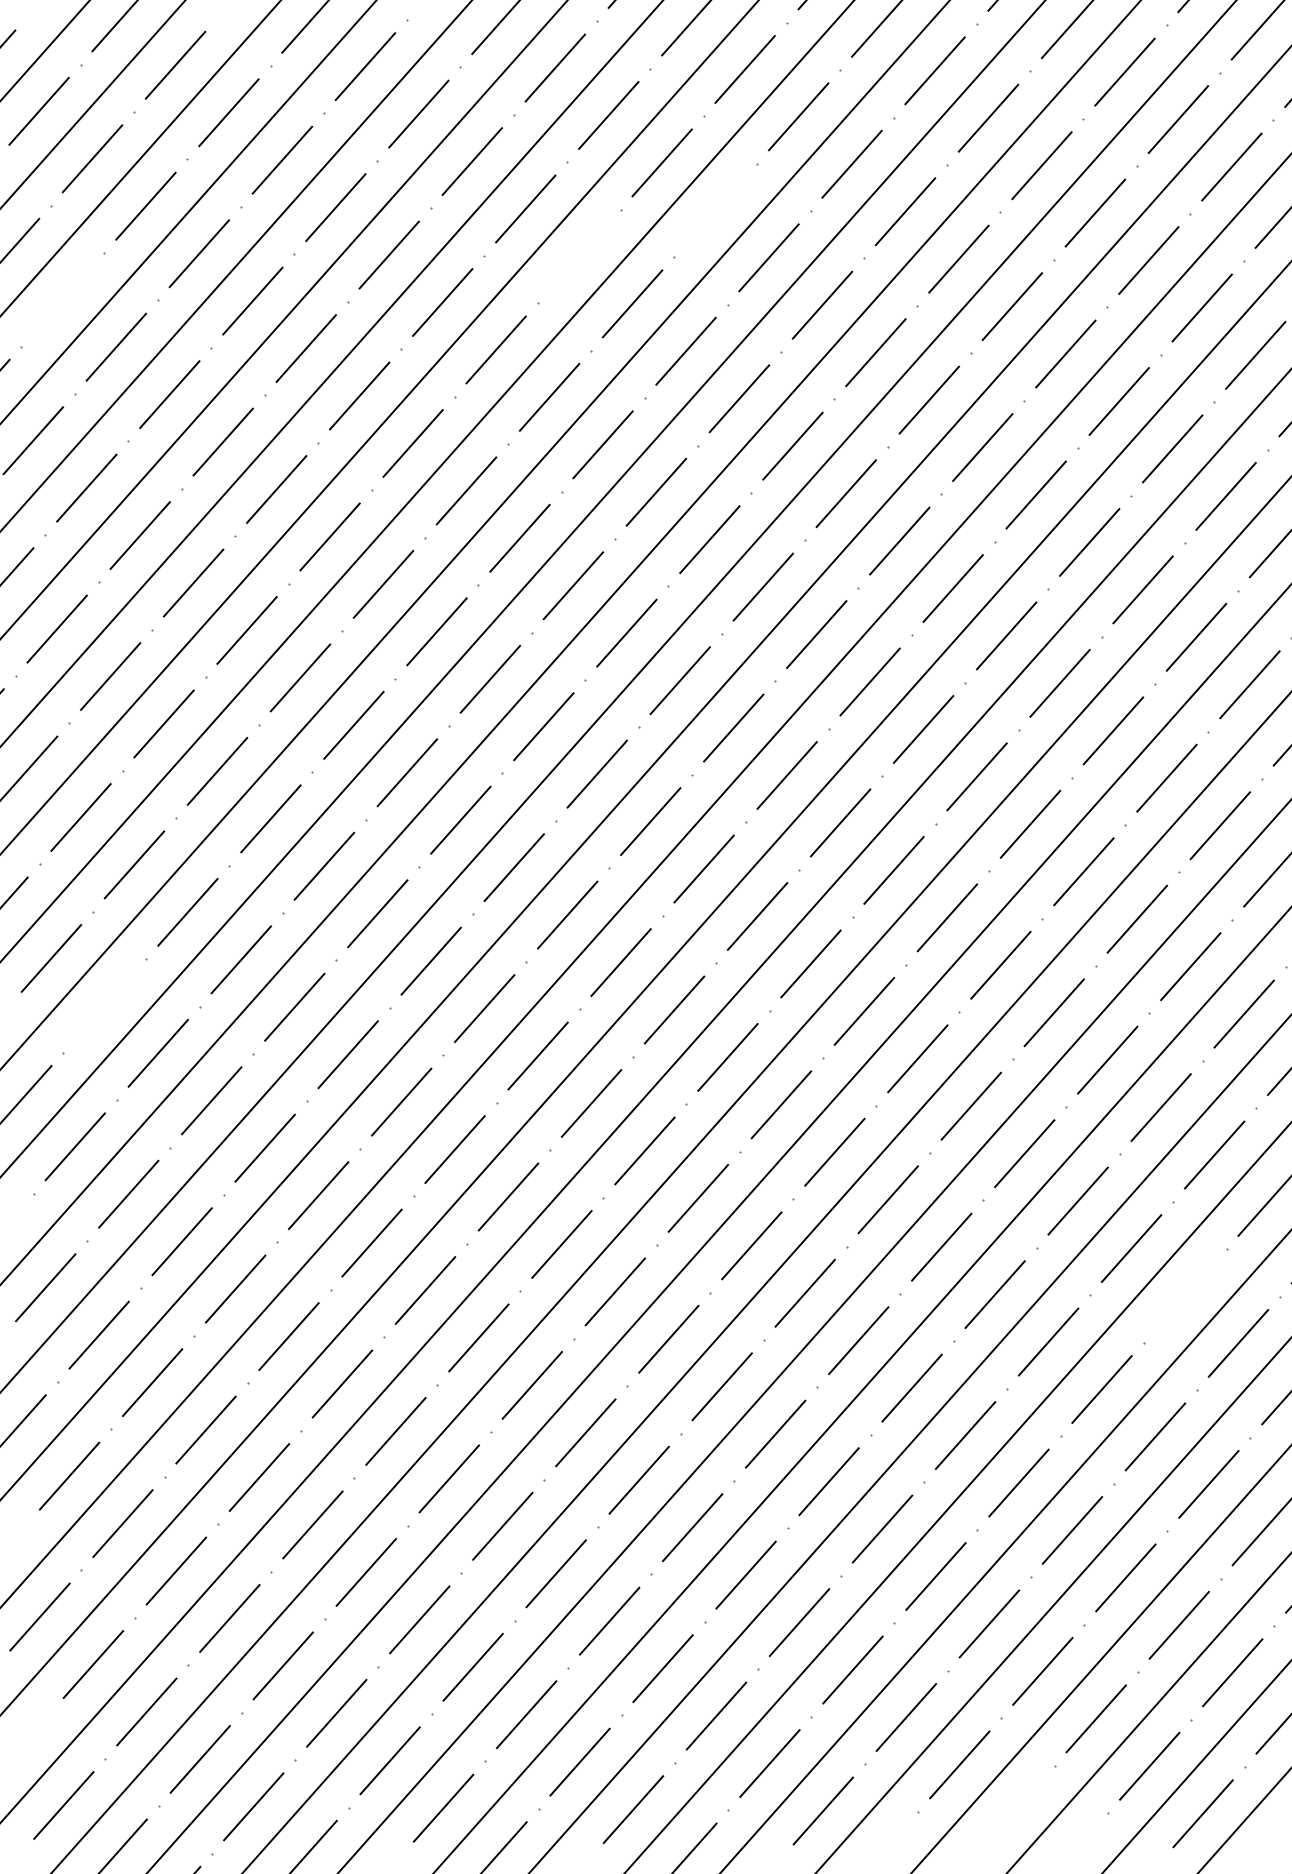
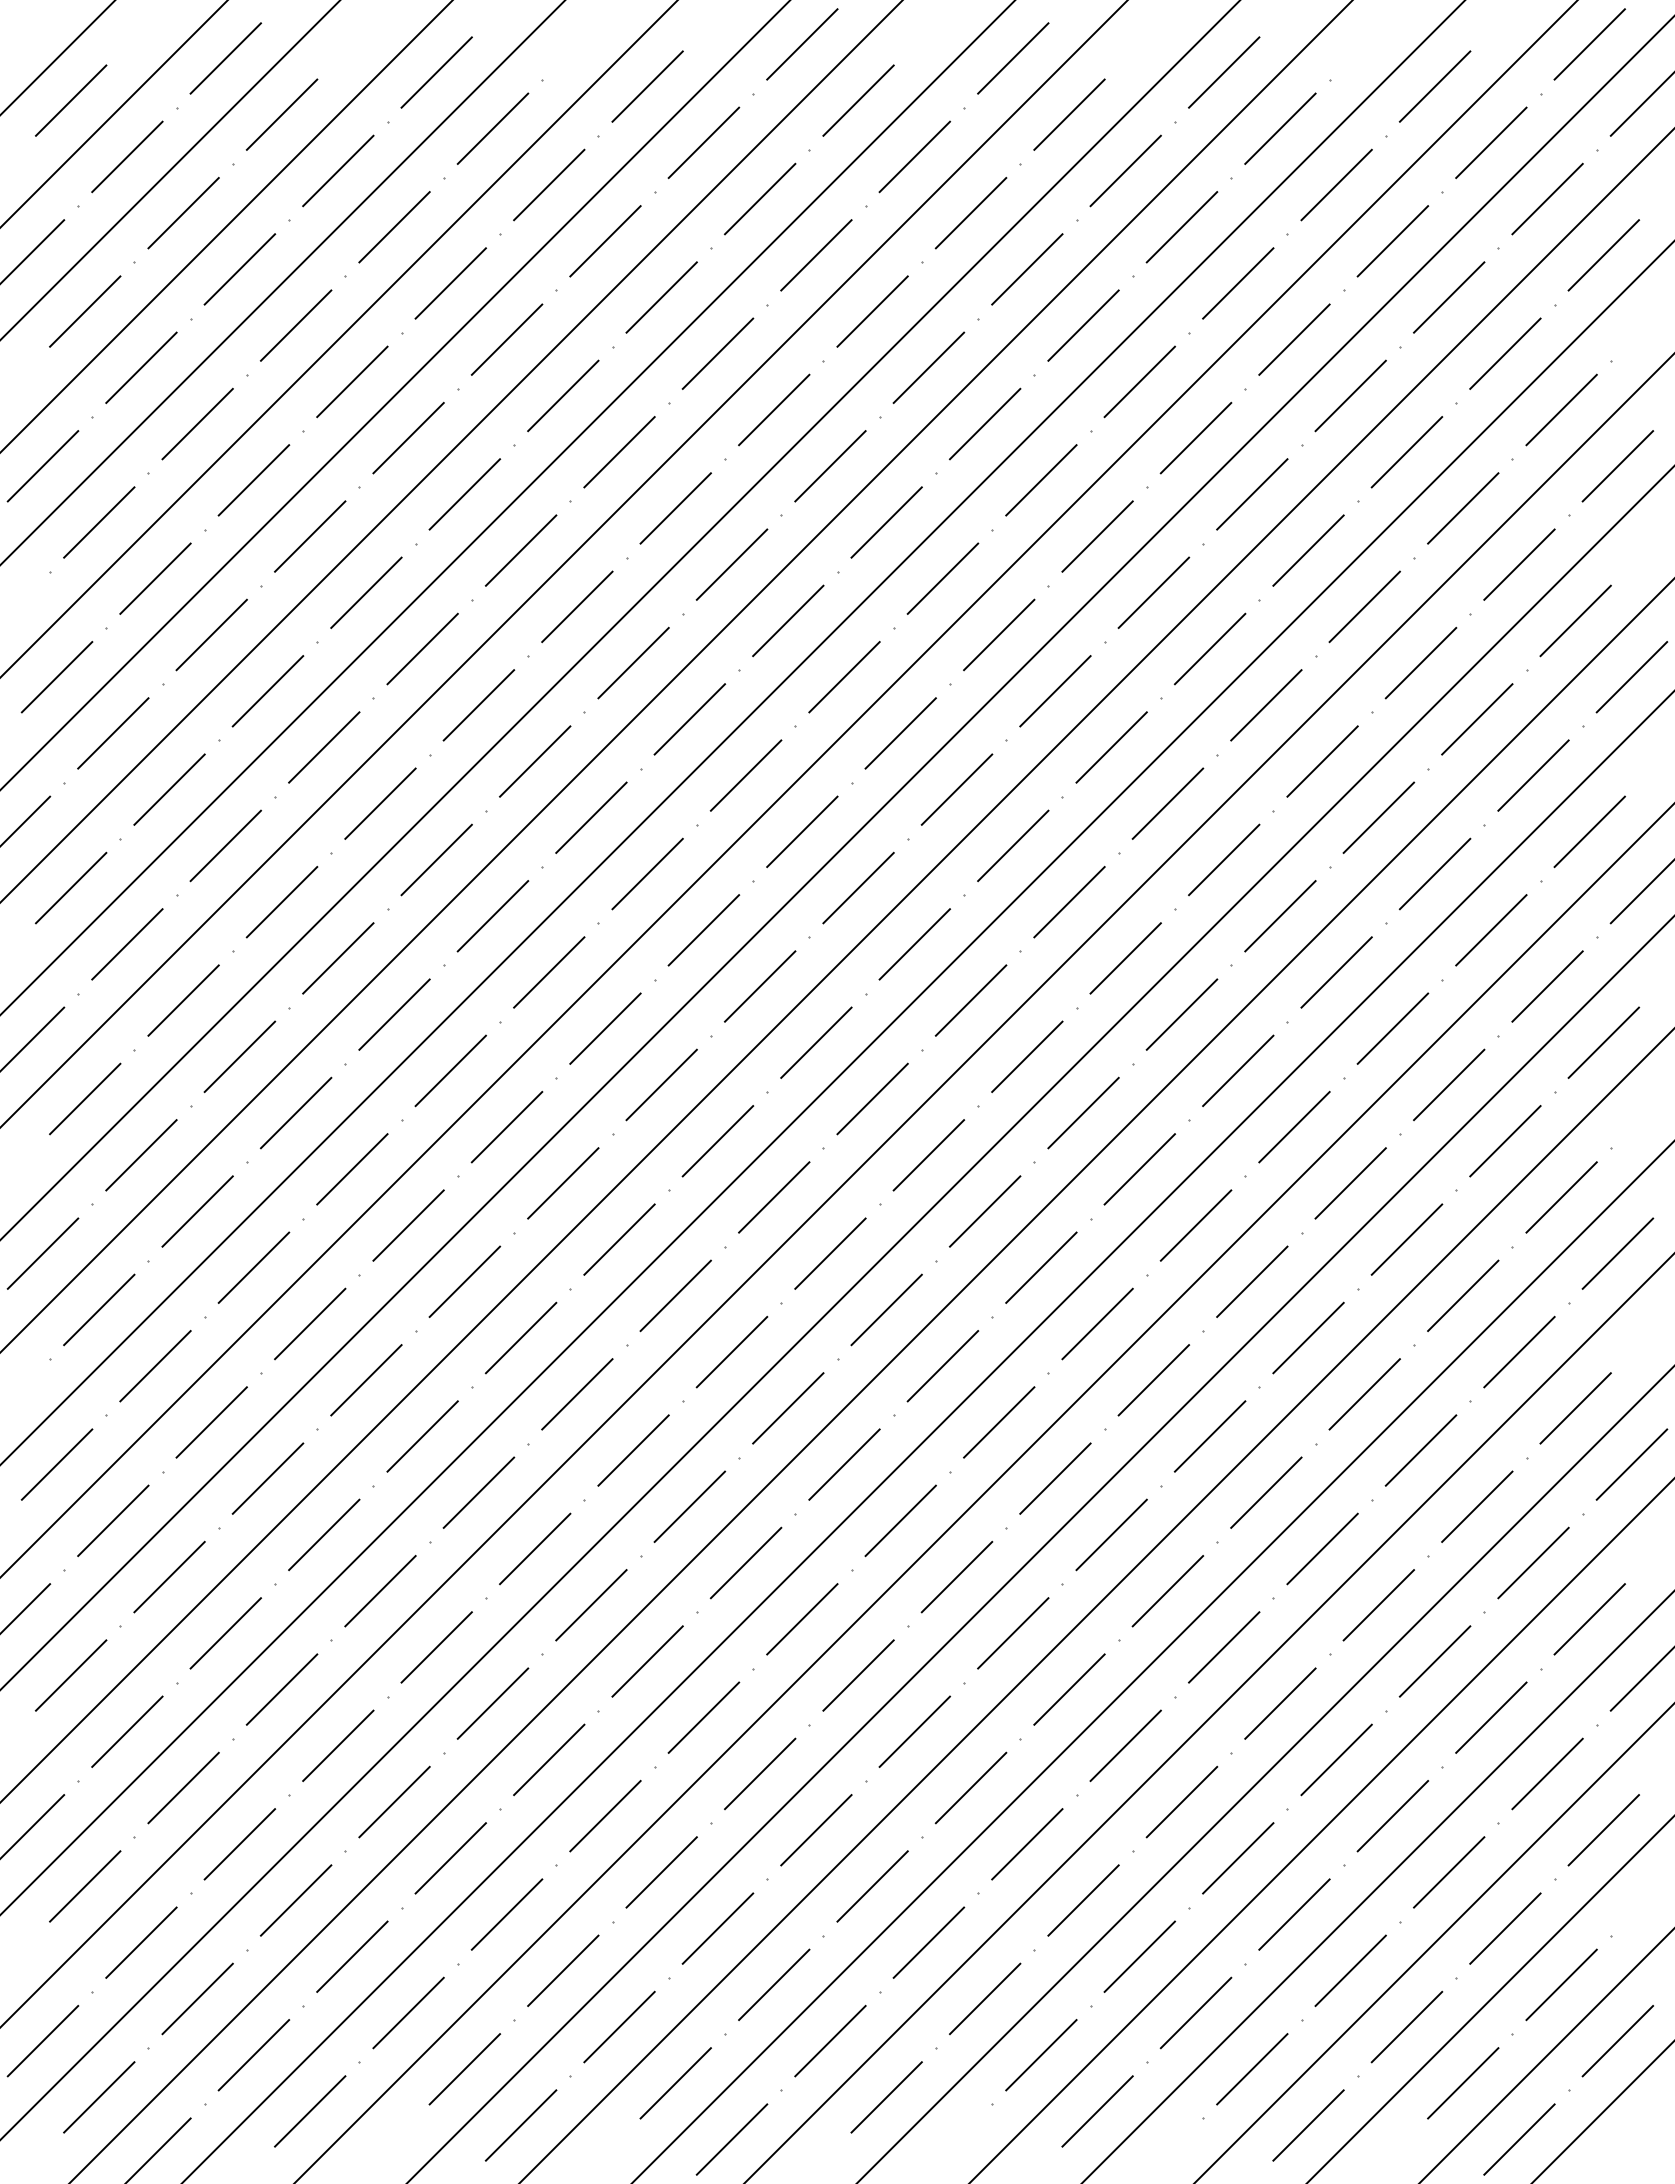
line: (715, 210) -> (872, 311), added
line: (578, 256) -> (717, 353), added
line: (62, 299) -> (141, 367), added
line: (104, 1006) -> (141, 1155), added
line: (1184, 1295) -> (1322, 1548), added
line: (1013, 1812) -> (1097, 2111), added

